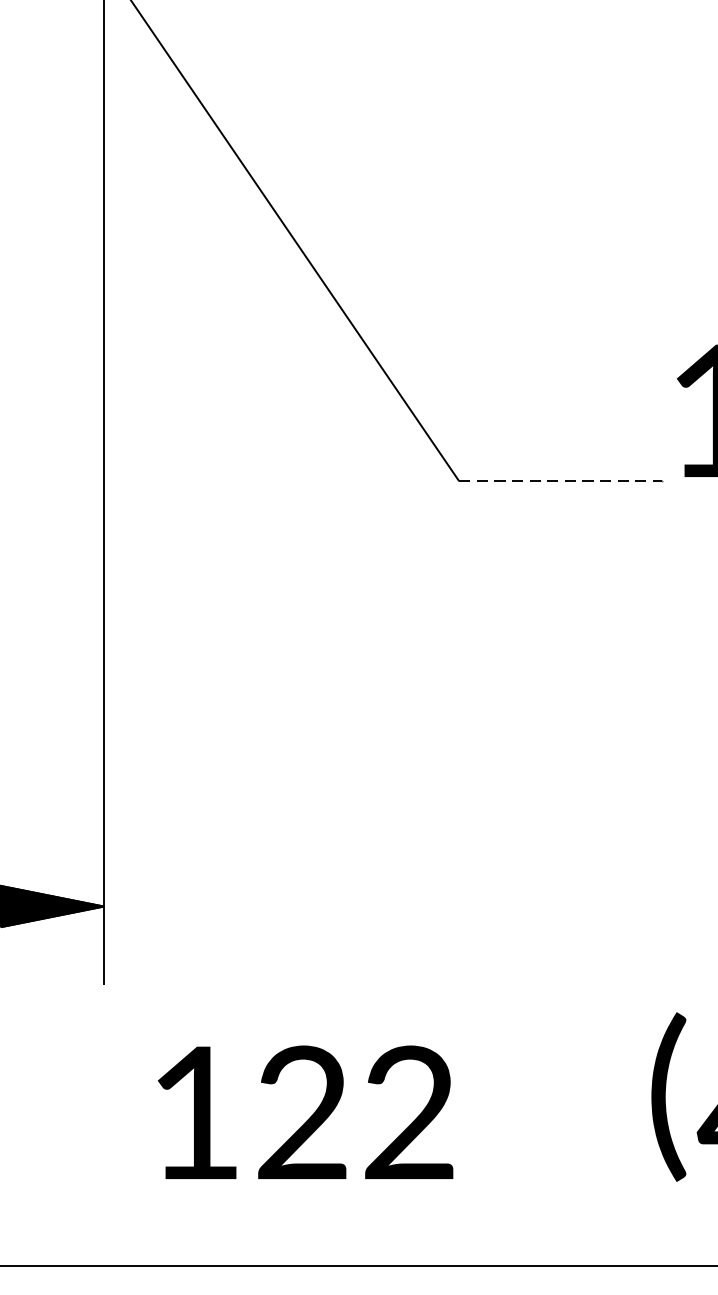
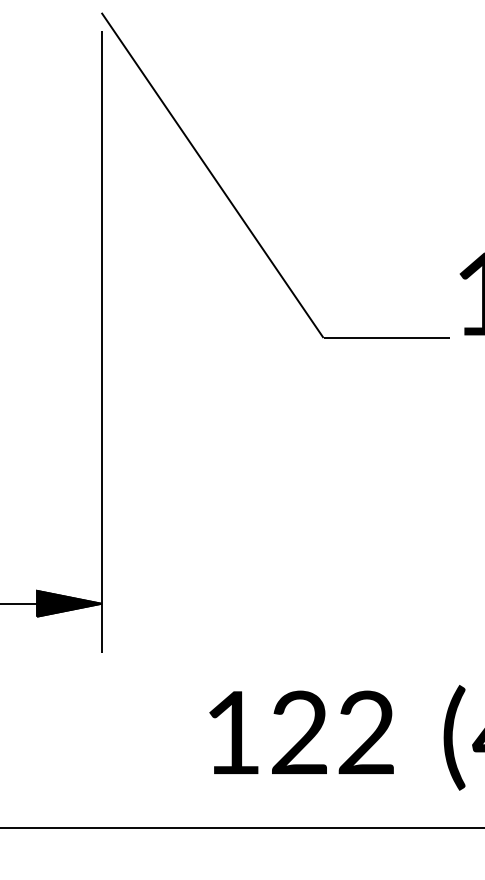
line: (561, 480) -> (387, 337), dashed -> solid
text: (668, 1096) -> (454, 737), moved
text: (305, 1110) -> (301, 731), moved

